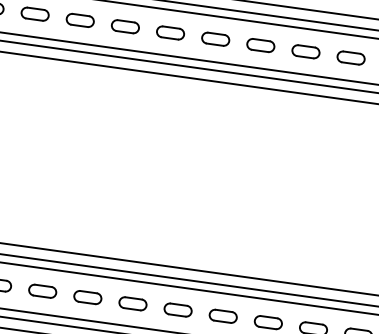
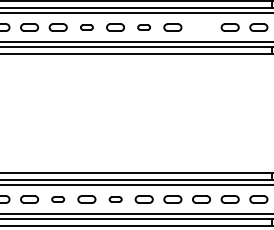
part: (124, 26) -> (86, 27), size x0.7
part: (214, 38) -> (143, 27), size x0.7
part: (305, 51) -> (201, 27), removed
part: (41, 291) -> (57, 199), size x0.7
part: (132, 303) -> (115, 199), size x0.7

